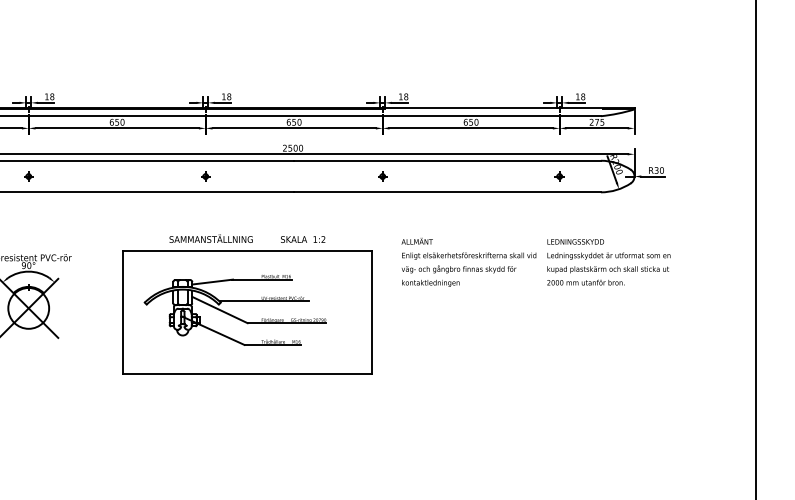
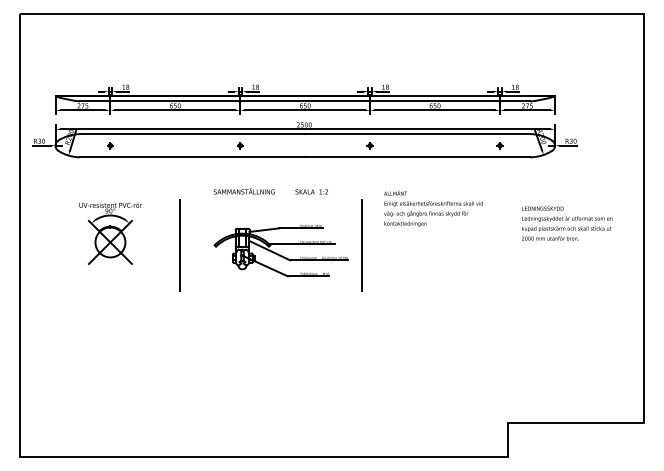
line: (246, 251) -> (270, 200), removed
text: (609, 262) -> (567, 223), moved
part: (234, 311) -> (280, 251), moved
line: (246, 373) -> (270, 290), removed

